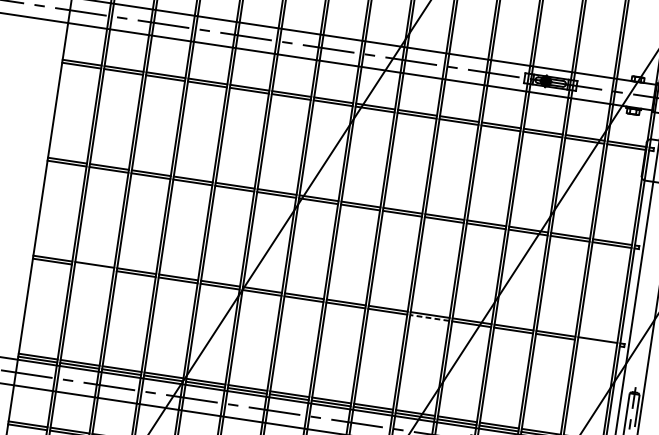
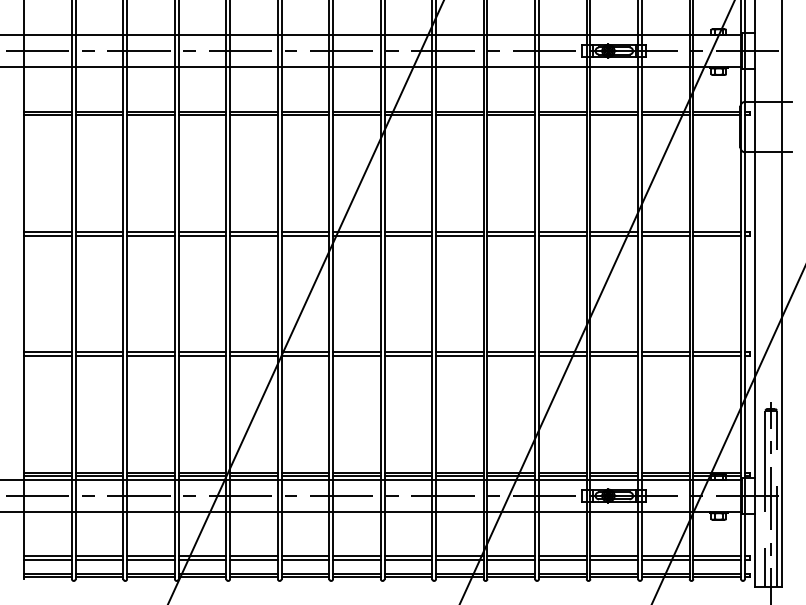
line: (94, 268) -> (99, 356), added
line: (429, 318) -> (511, 356), dashed -> solid
line: (597, 343) -> (717, 356), added

